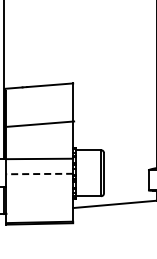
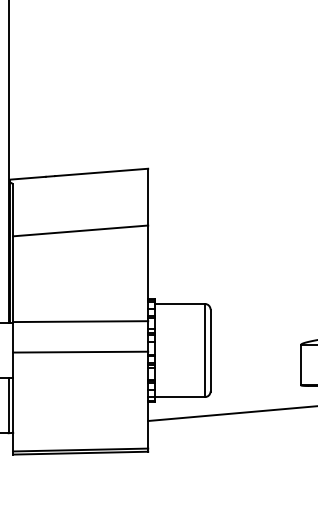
line: (40, 123) -> (80, 229), moved
line: (39, 174) -> (80, 353), dashed -> solid

